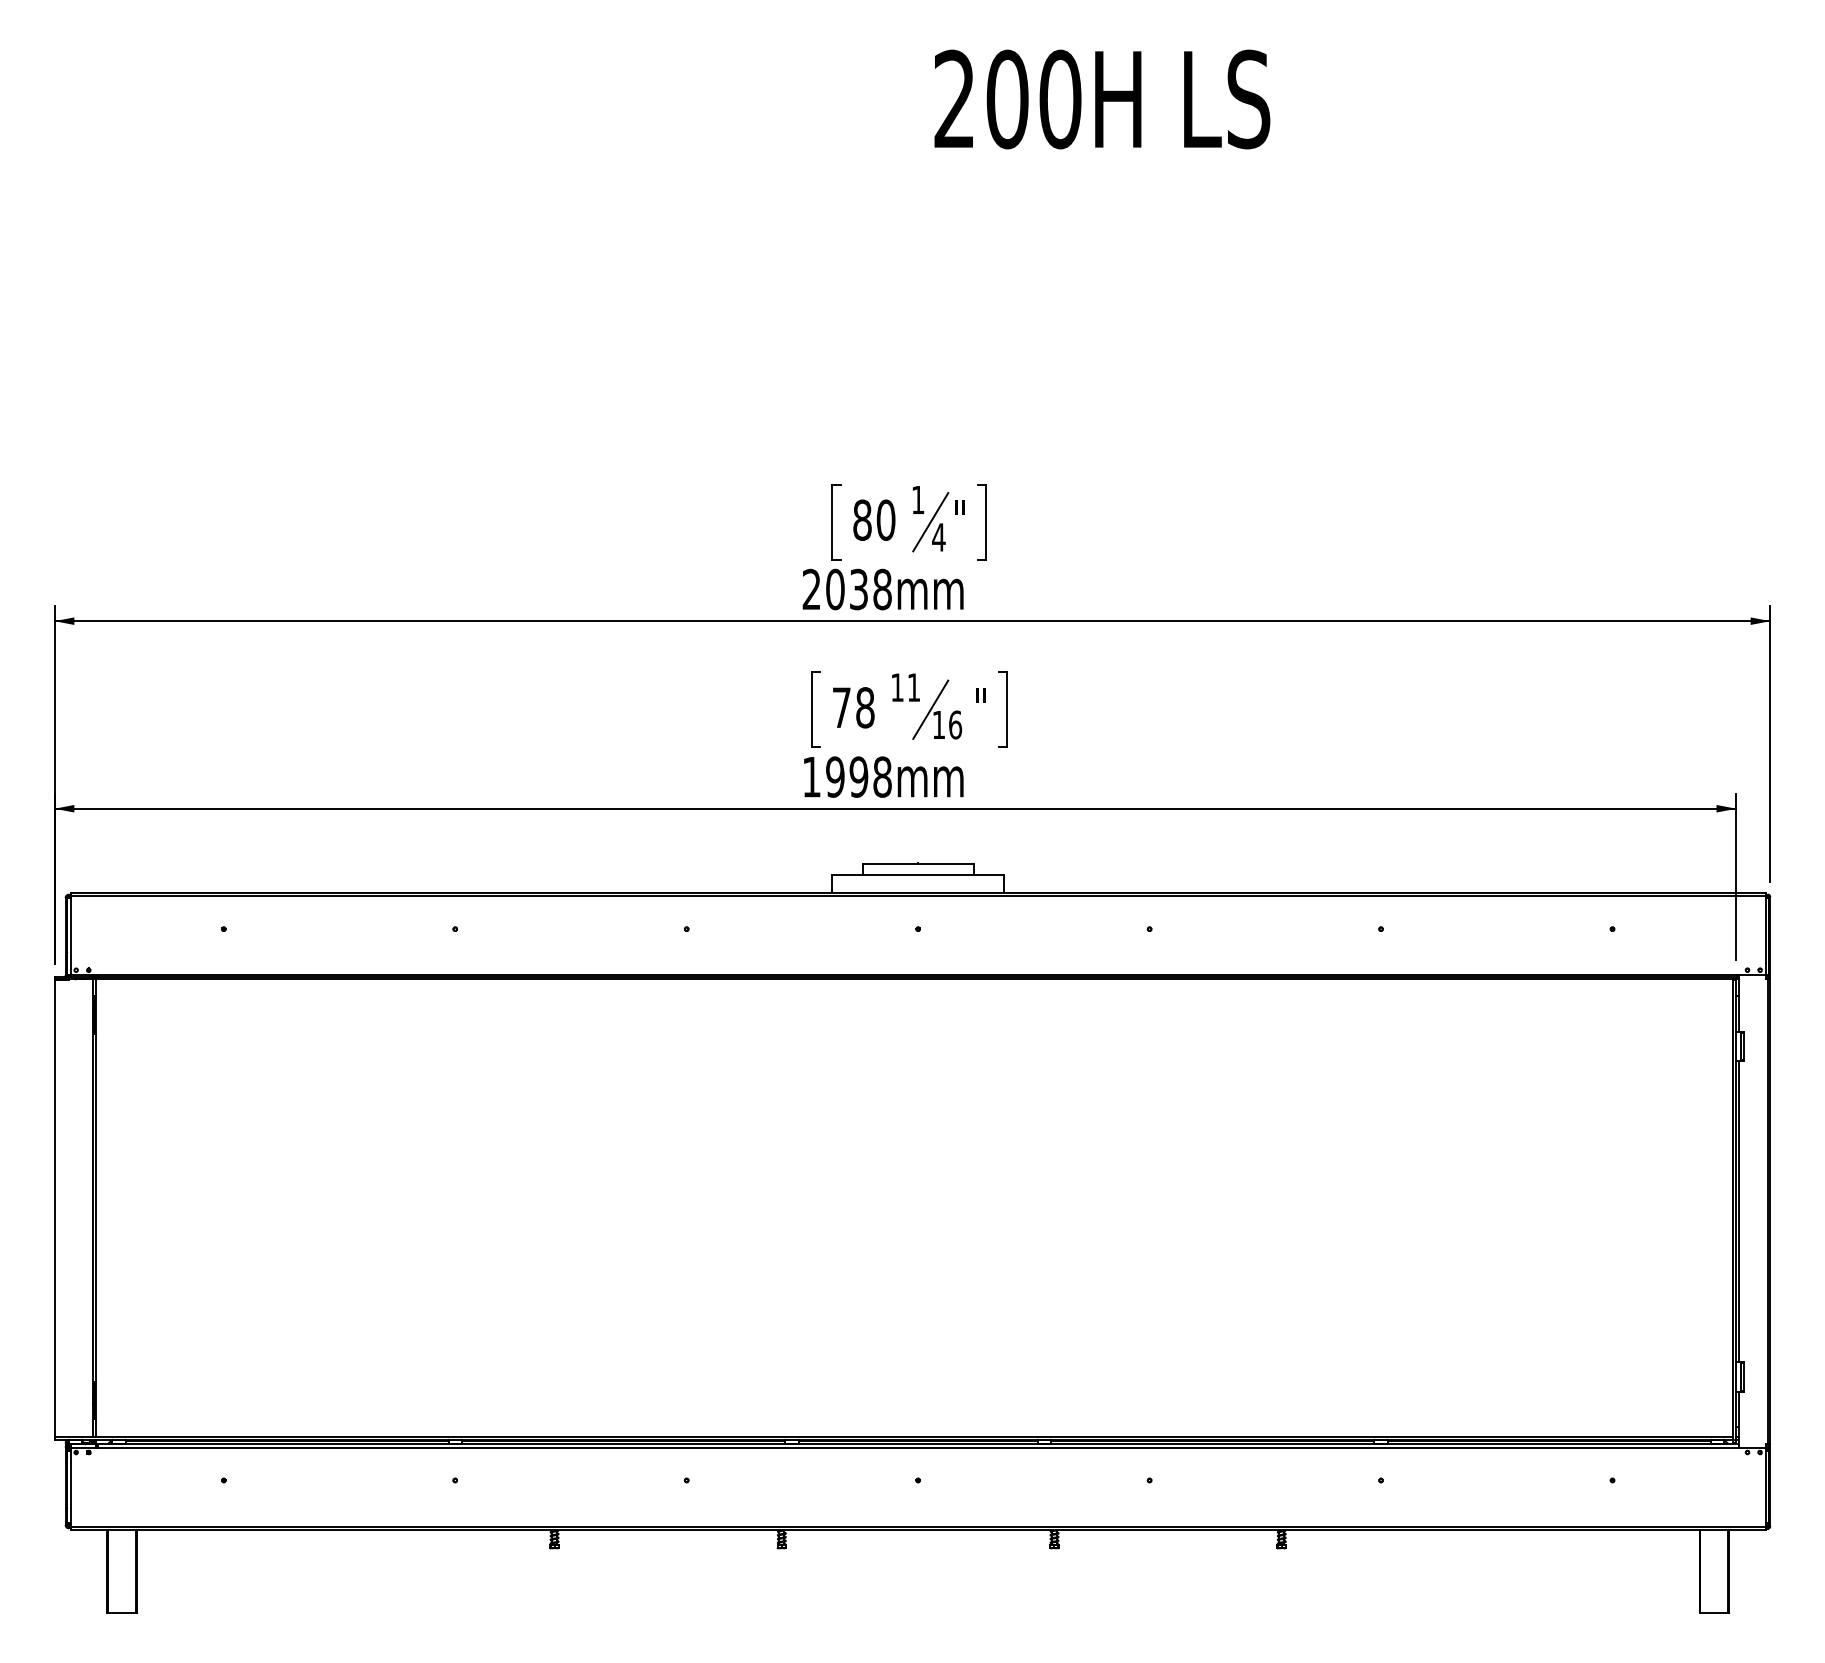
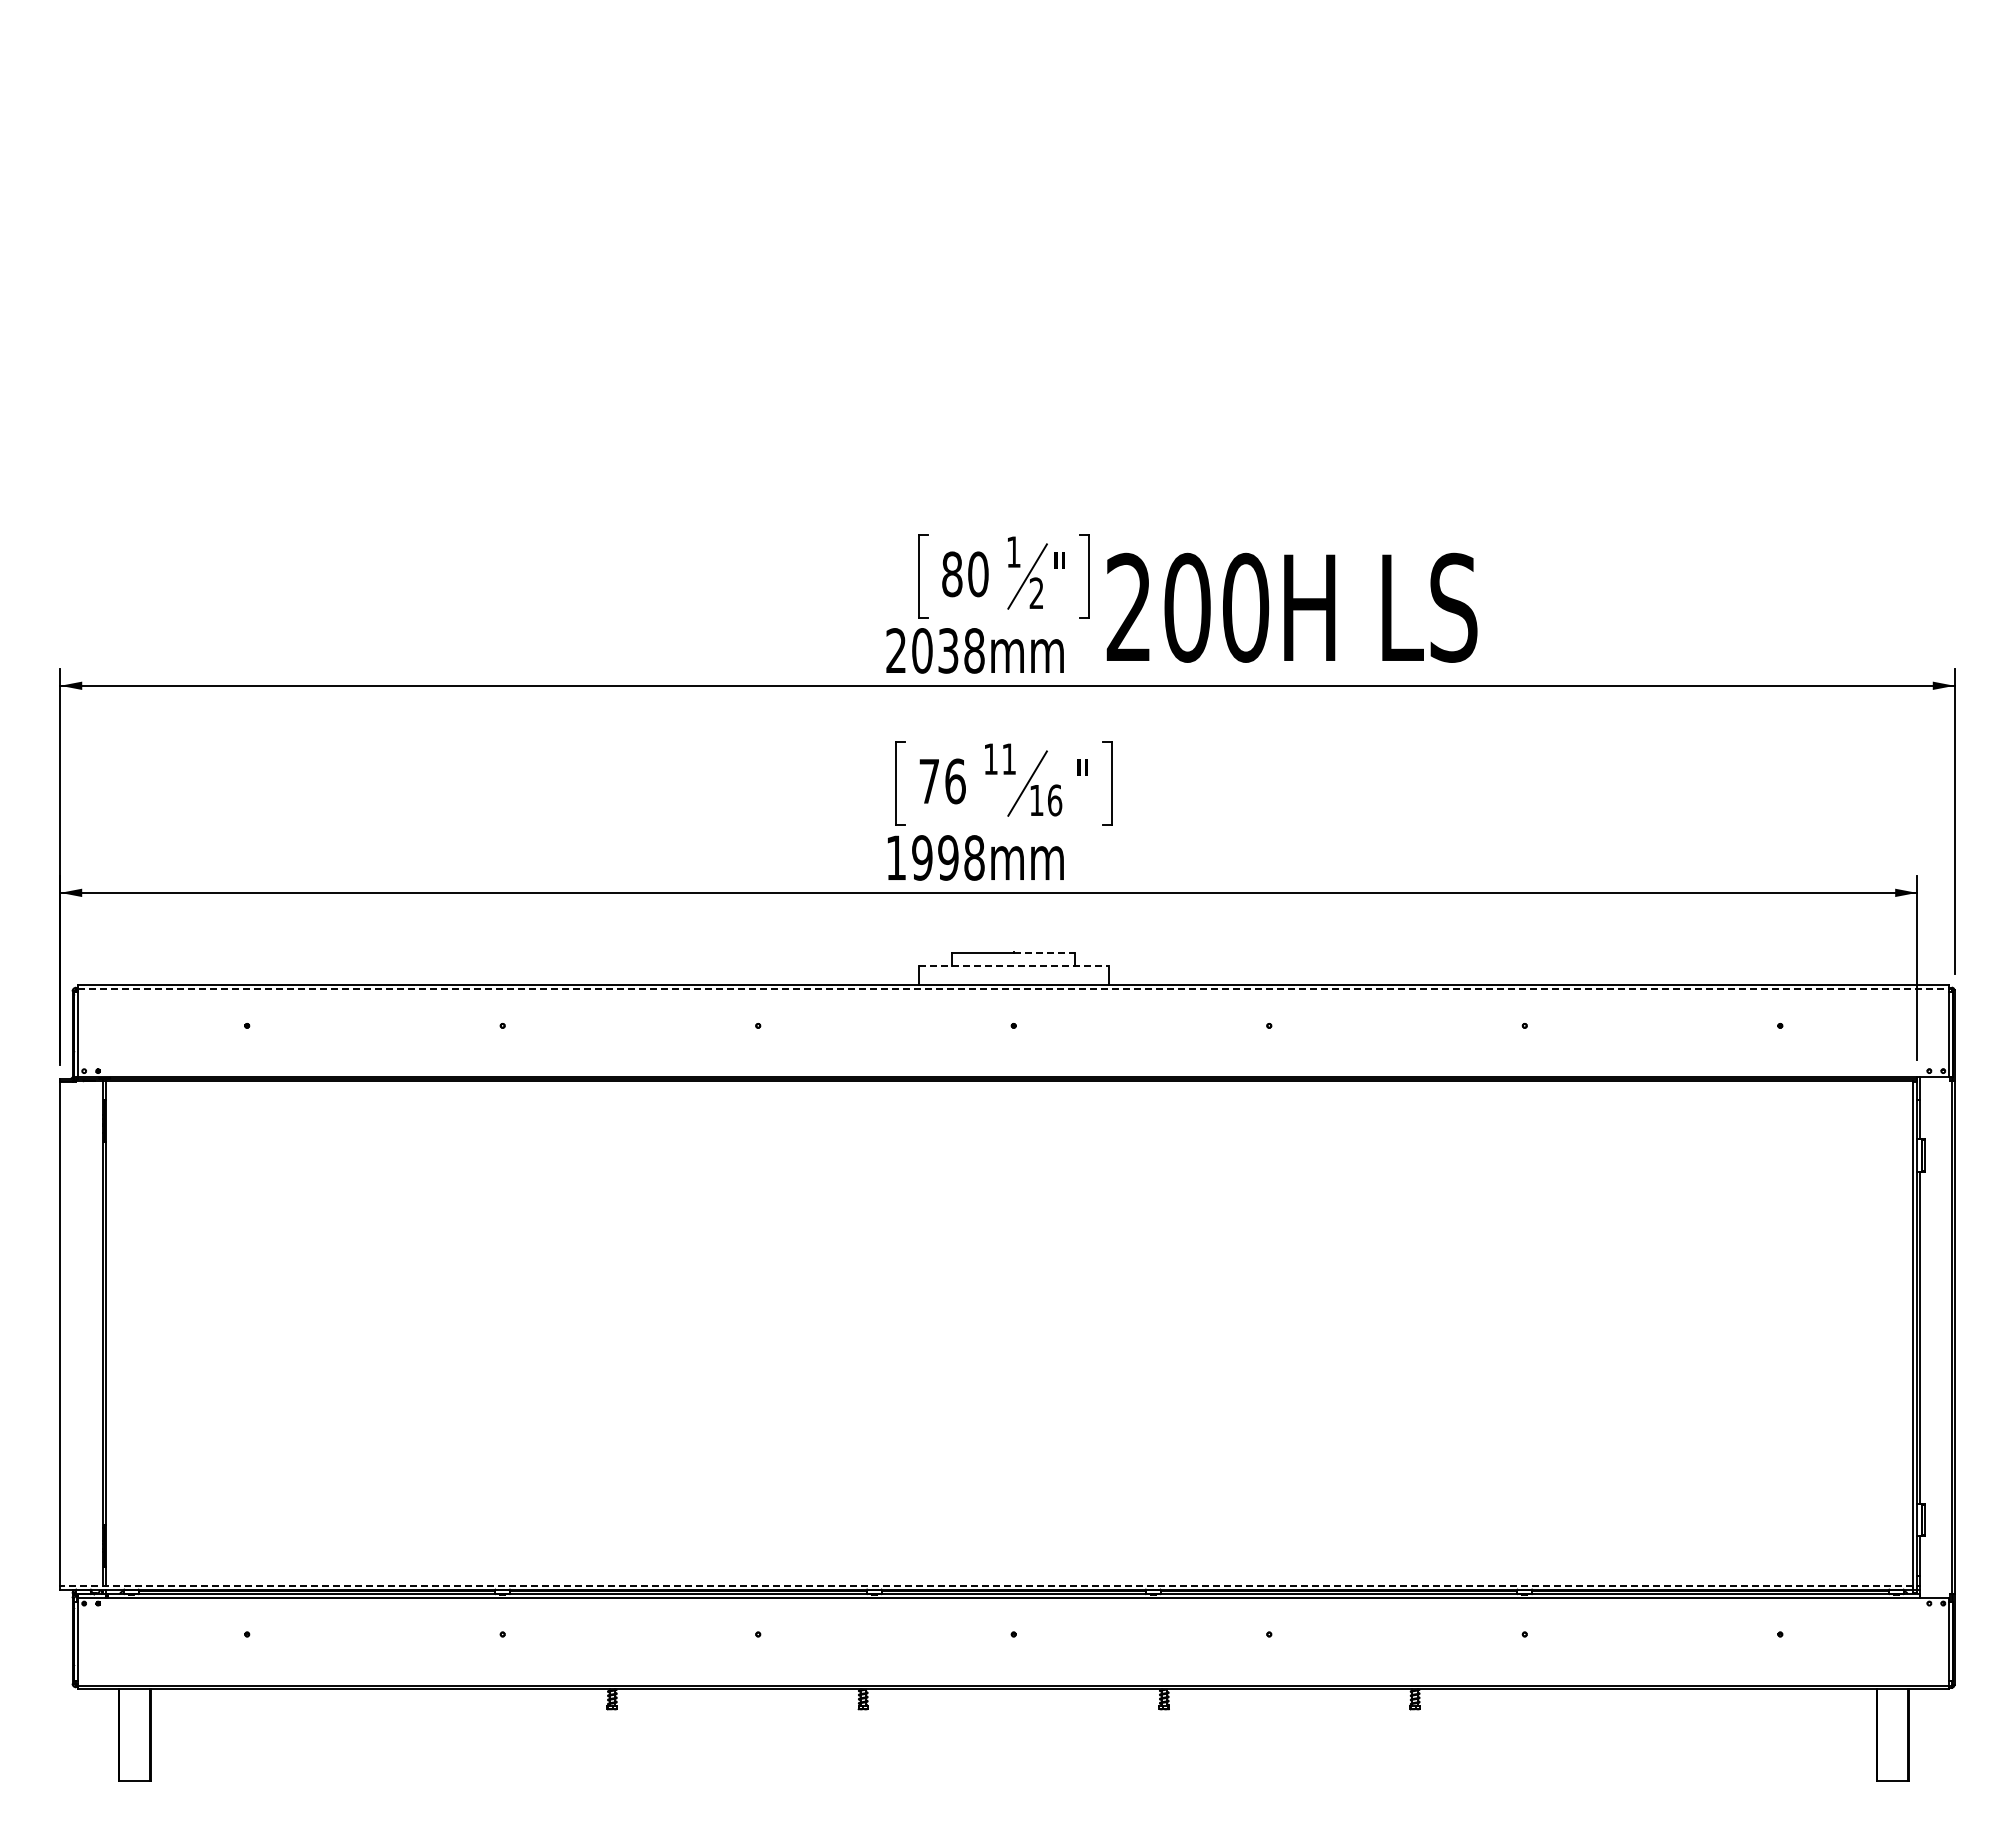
text: (1101, 99) -> (1291, 607), moved
text: (938, 536) -> (1036, 592), 4 -> 2
text: (865, 707) -> (955, 781), 78 -> 76
line: (946, 863) -> (1044, 953), solid -> dashed
line: (917, 875) -> (1013, 966), solid -> dashed
line: (917, 896) -> (1013, 989), solid -> dashed
line: (893, 1436) -> (986, 1585), solid -> dashed

